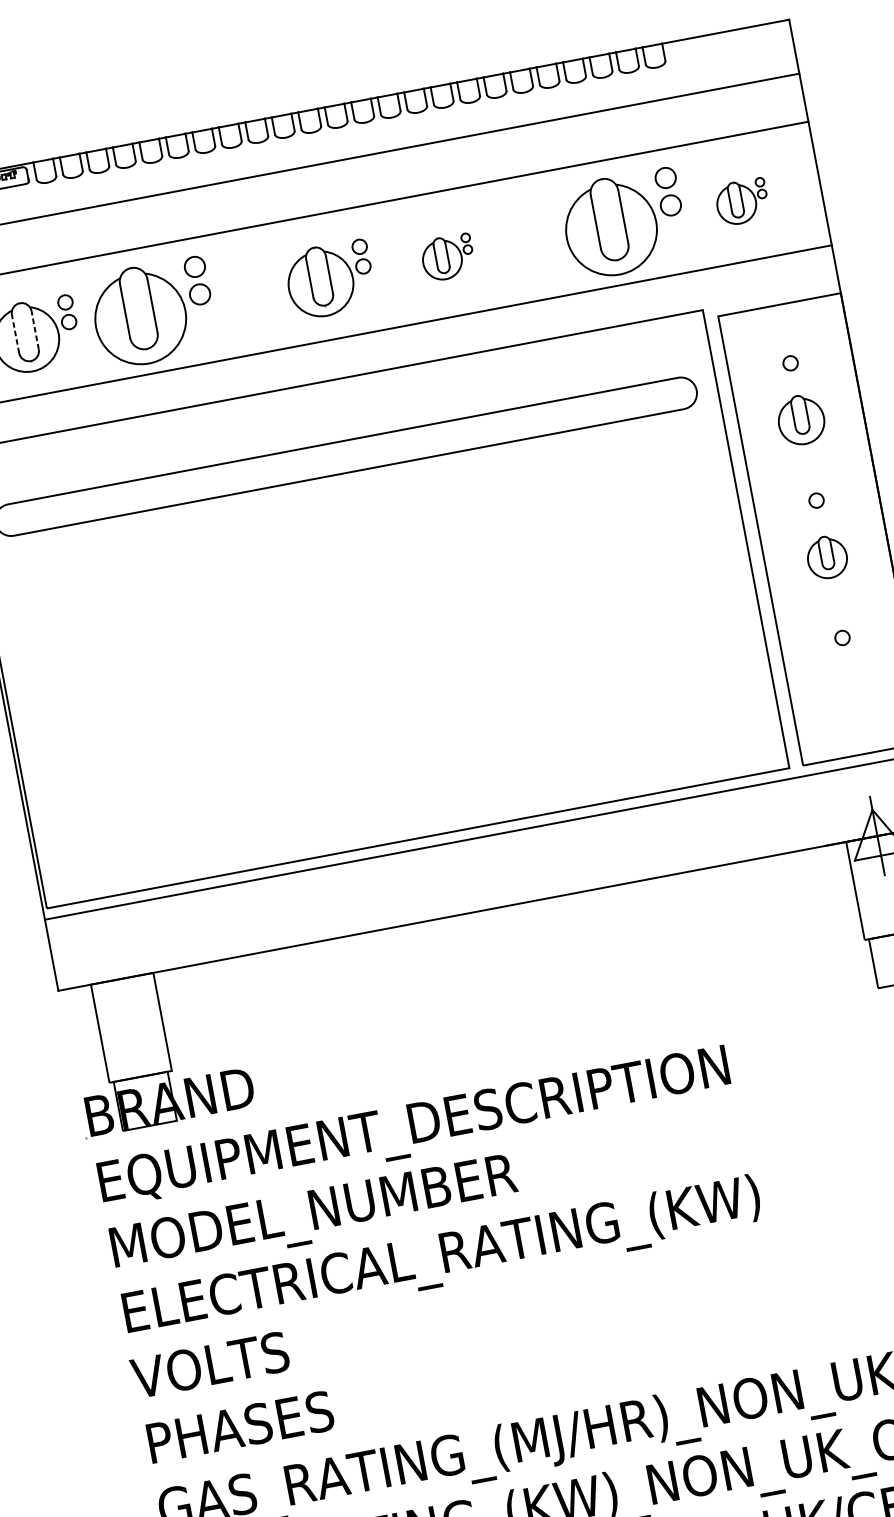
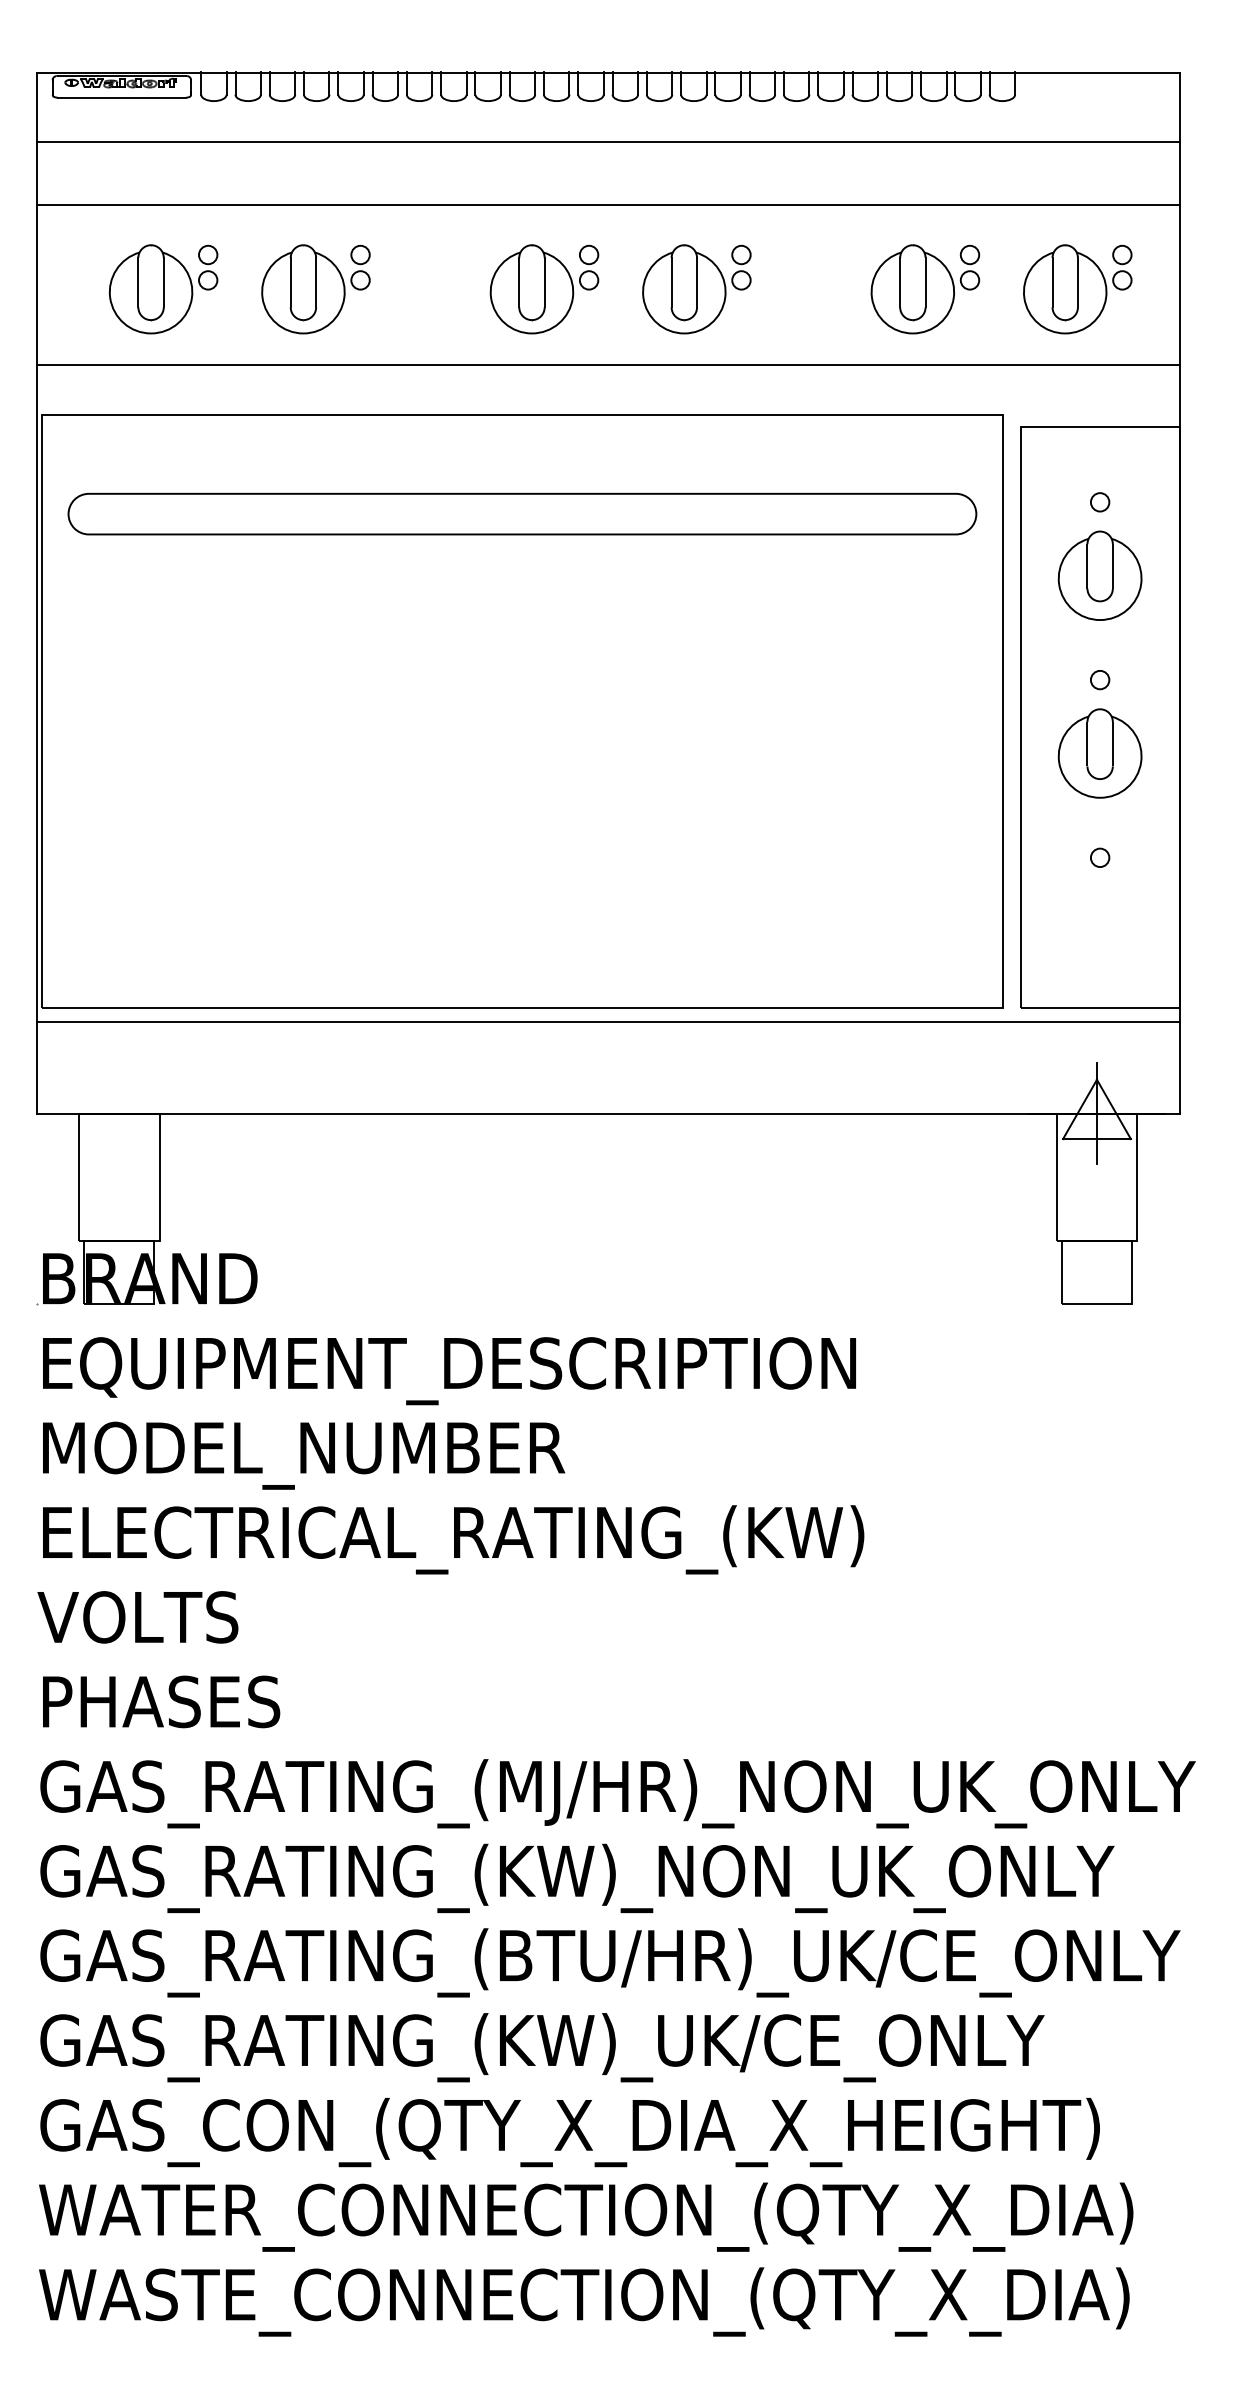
part: (742, 202) -> (1077, 289), size x1.67
part: (624, 224) -> (925, 289), size x0.71
part: (447, 257) -> (696, 289), size x1.67
part: (153, 313) -> (315, 289), size x0.71
line: (34, 330) -> (163, 282), dashed -> solid
line: (15, 333) -> (138, 282), dashed -> solid
part: (800, 419) -> (1099, 575), size x1.43
part: (826, 557) -> (1099, 753), size x1.67

